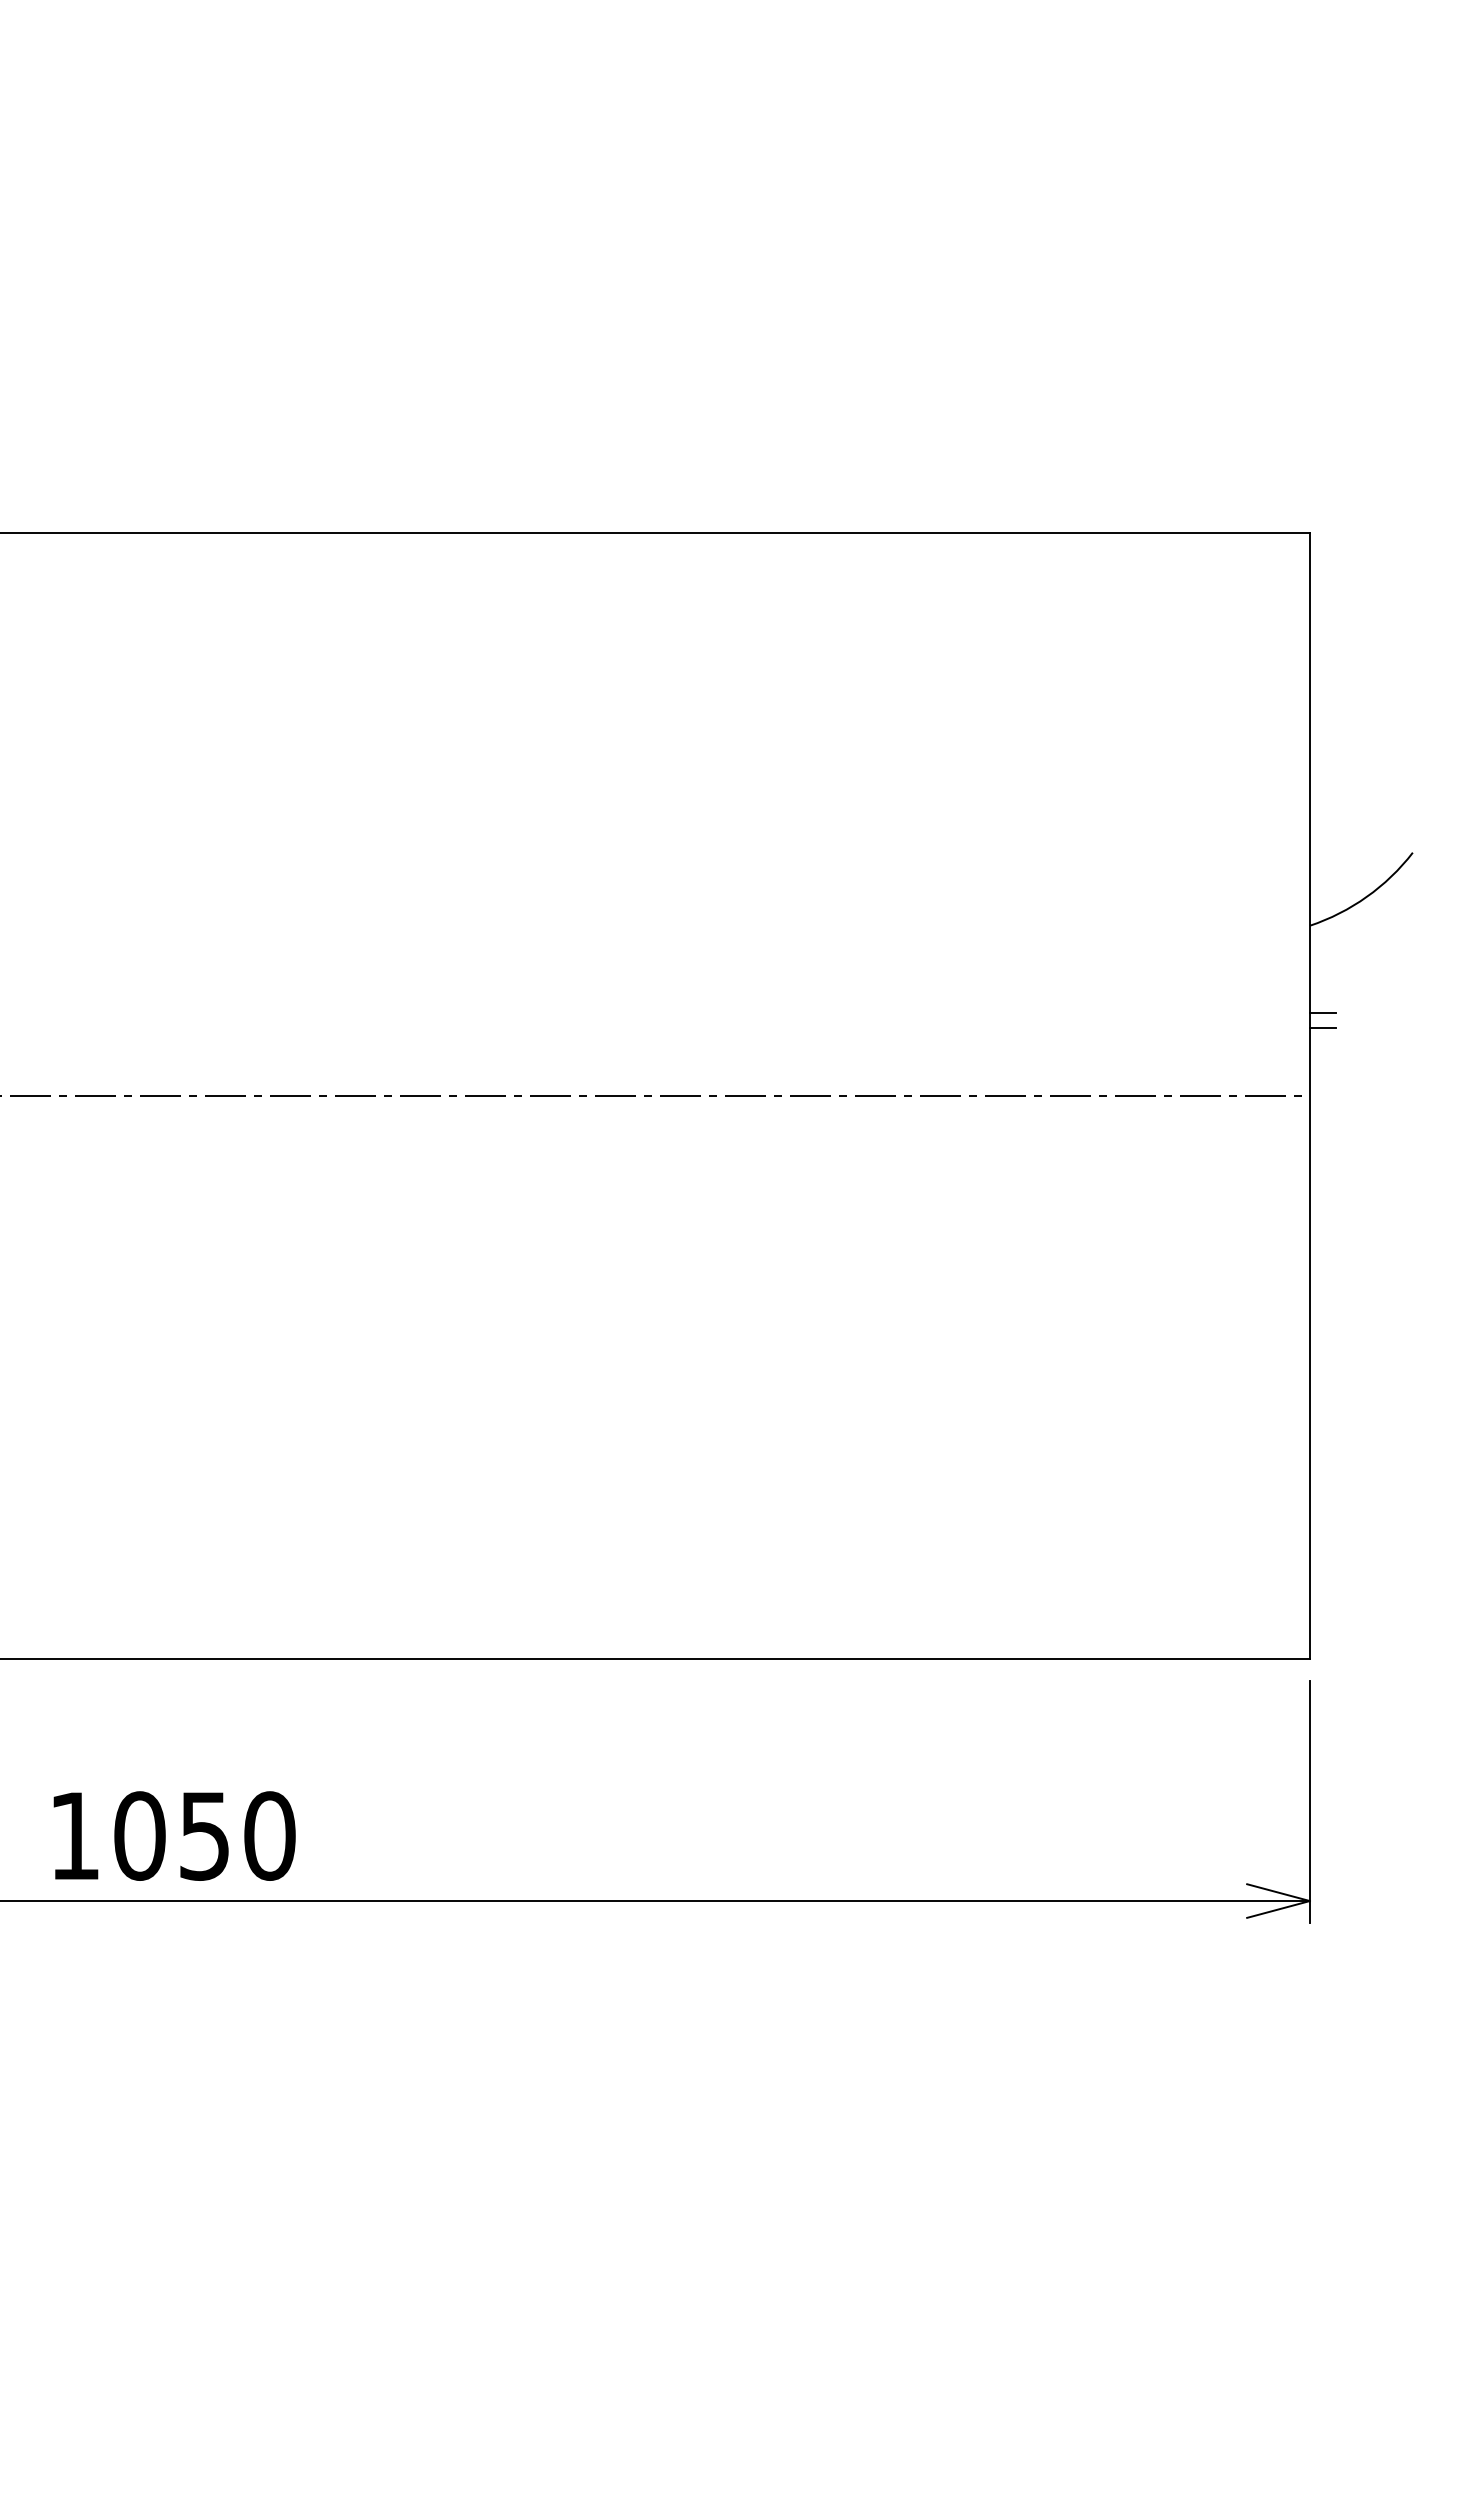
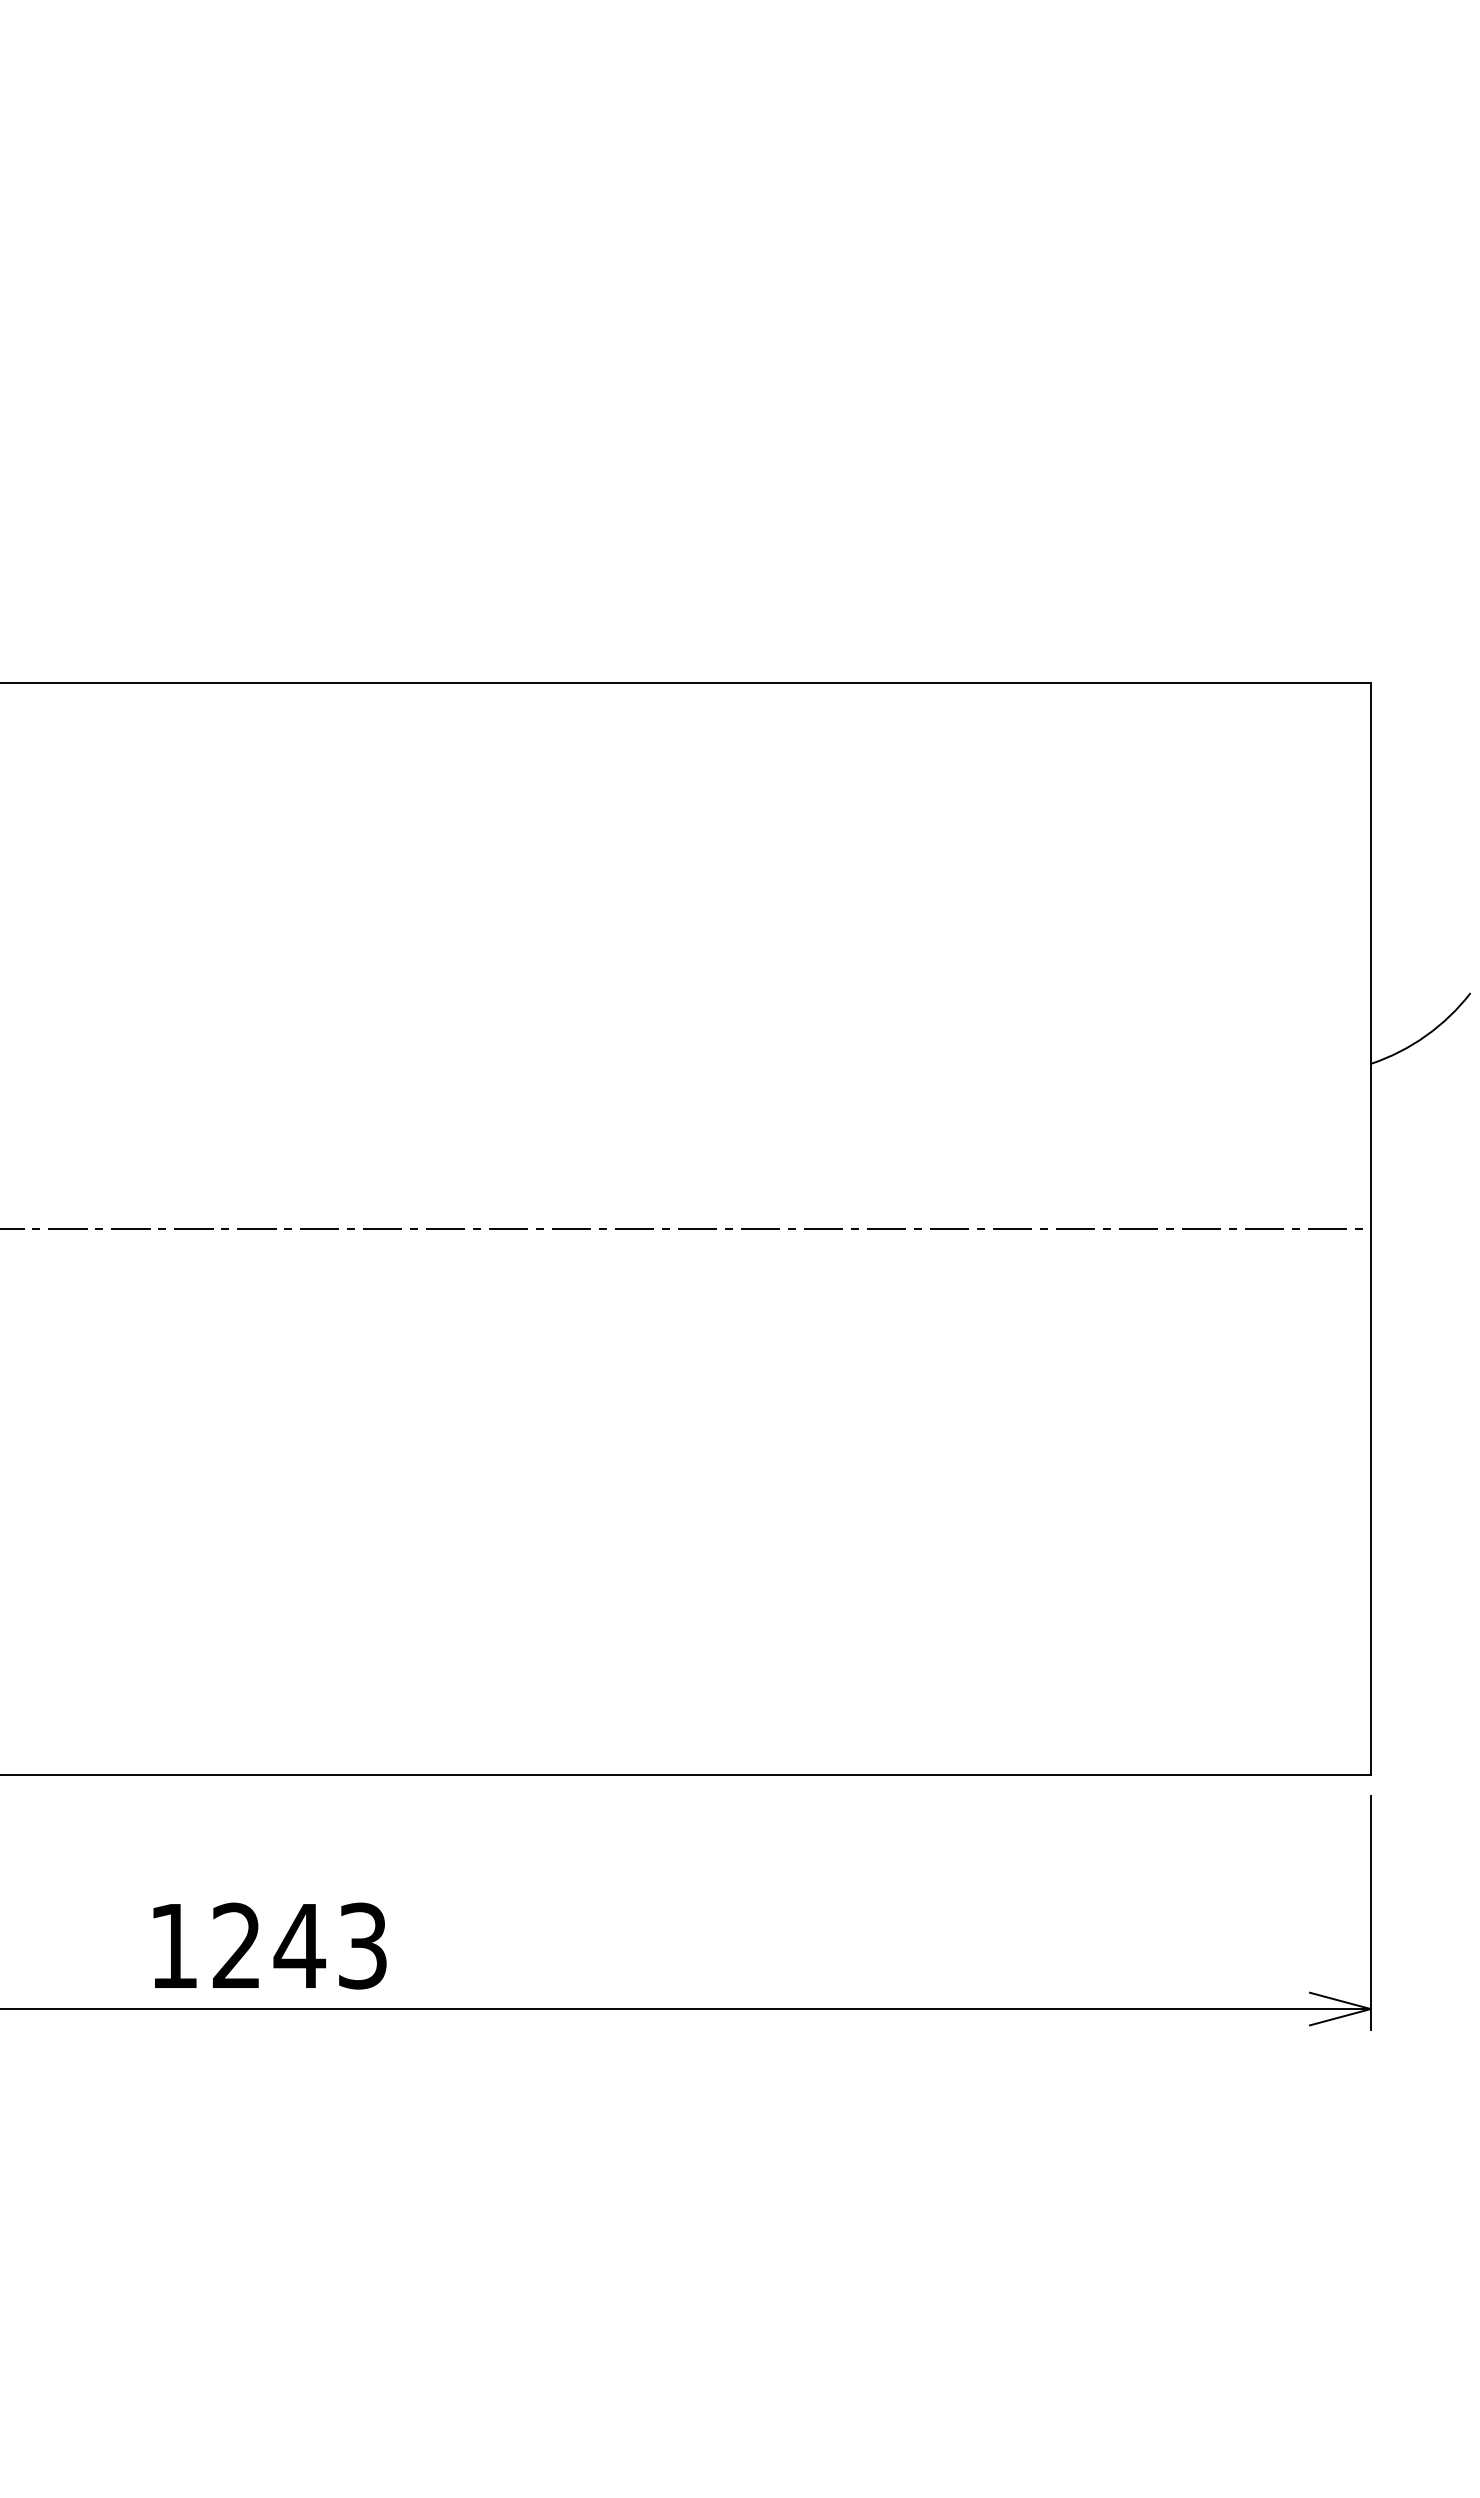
line: (1321, 1013) -> (1382, 1148), removed
line: (1321, 1028) -> (1382, 1163), removed
text: (204, 1835) -> (299, 1945), 1050 -> 1243

